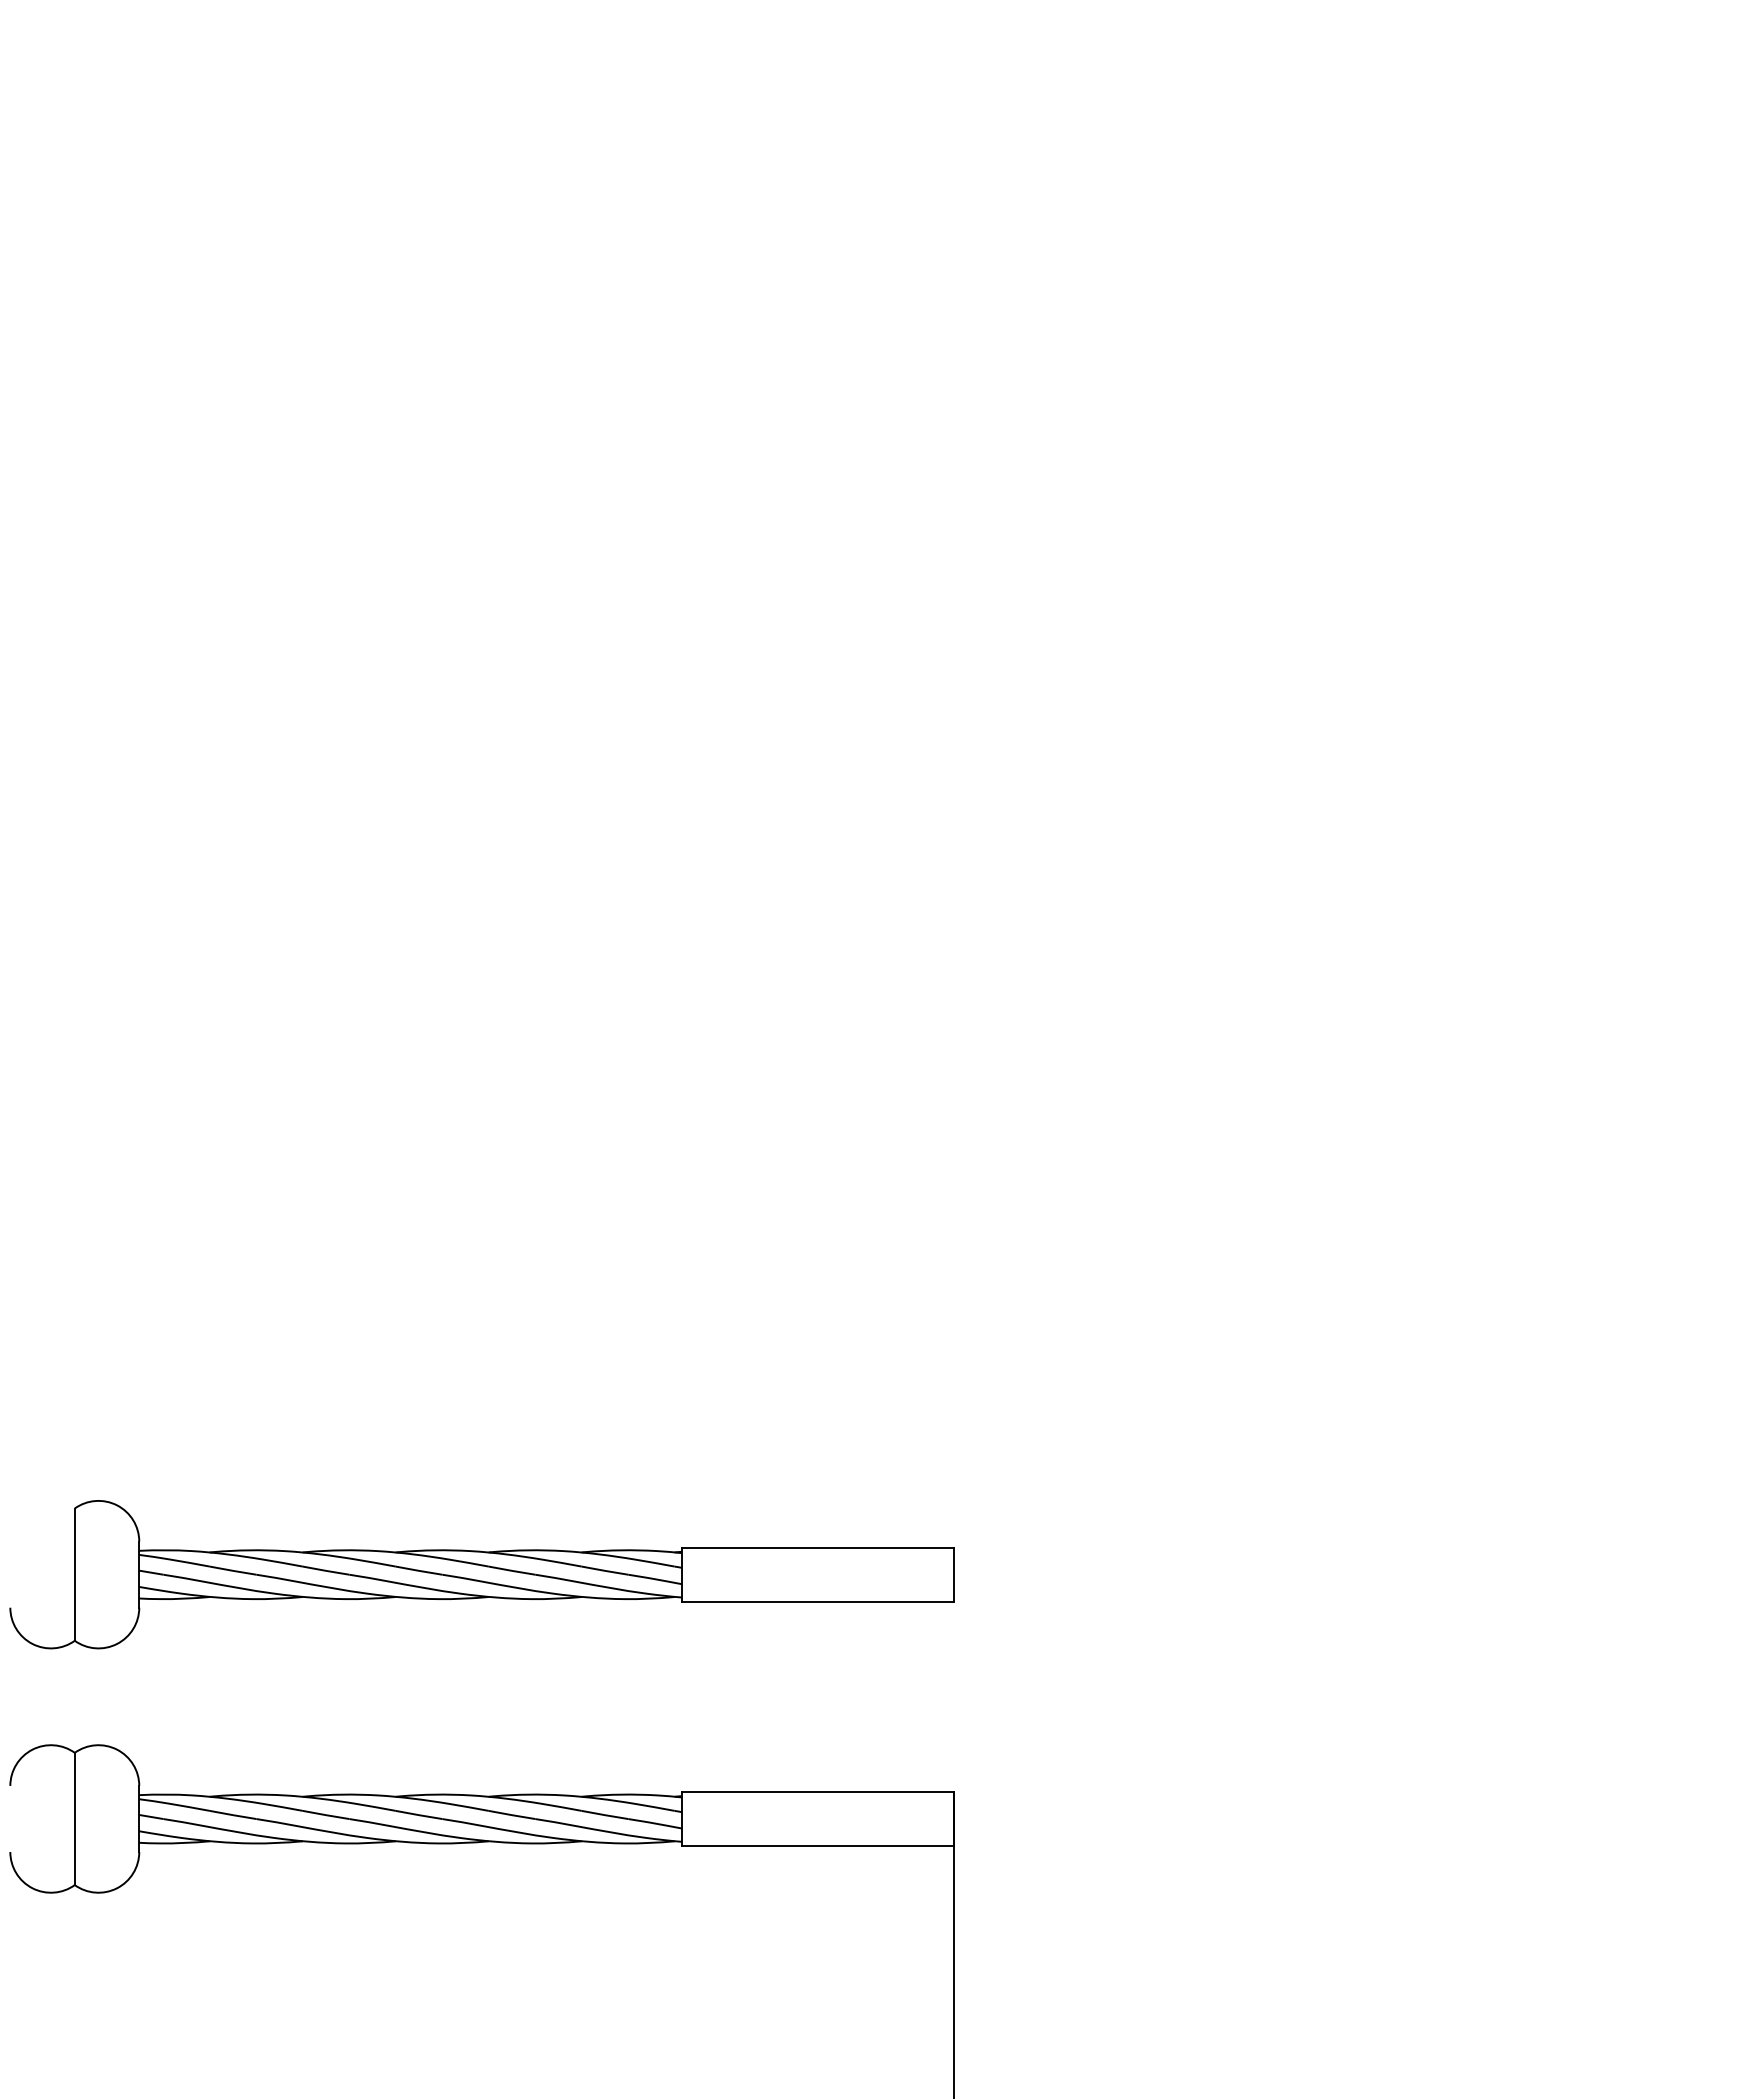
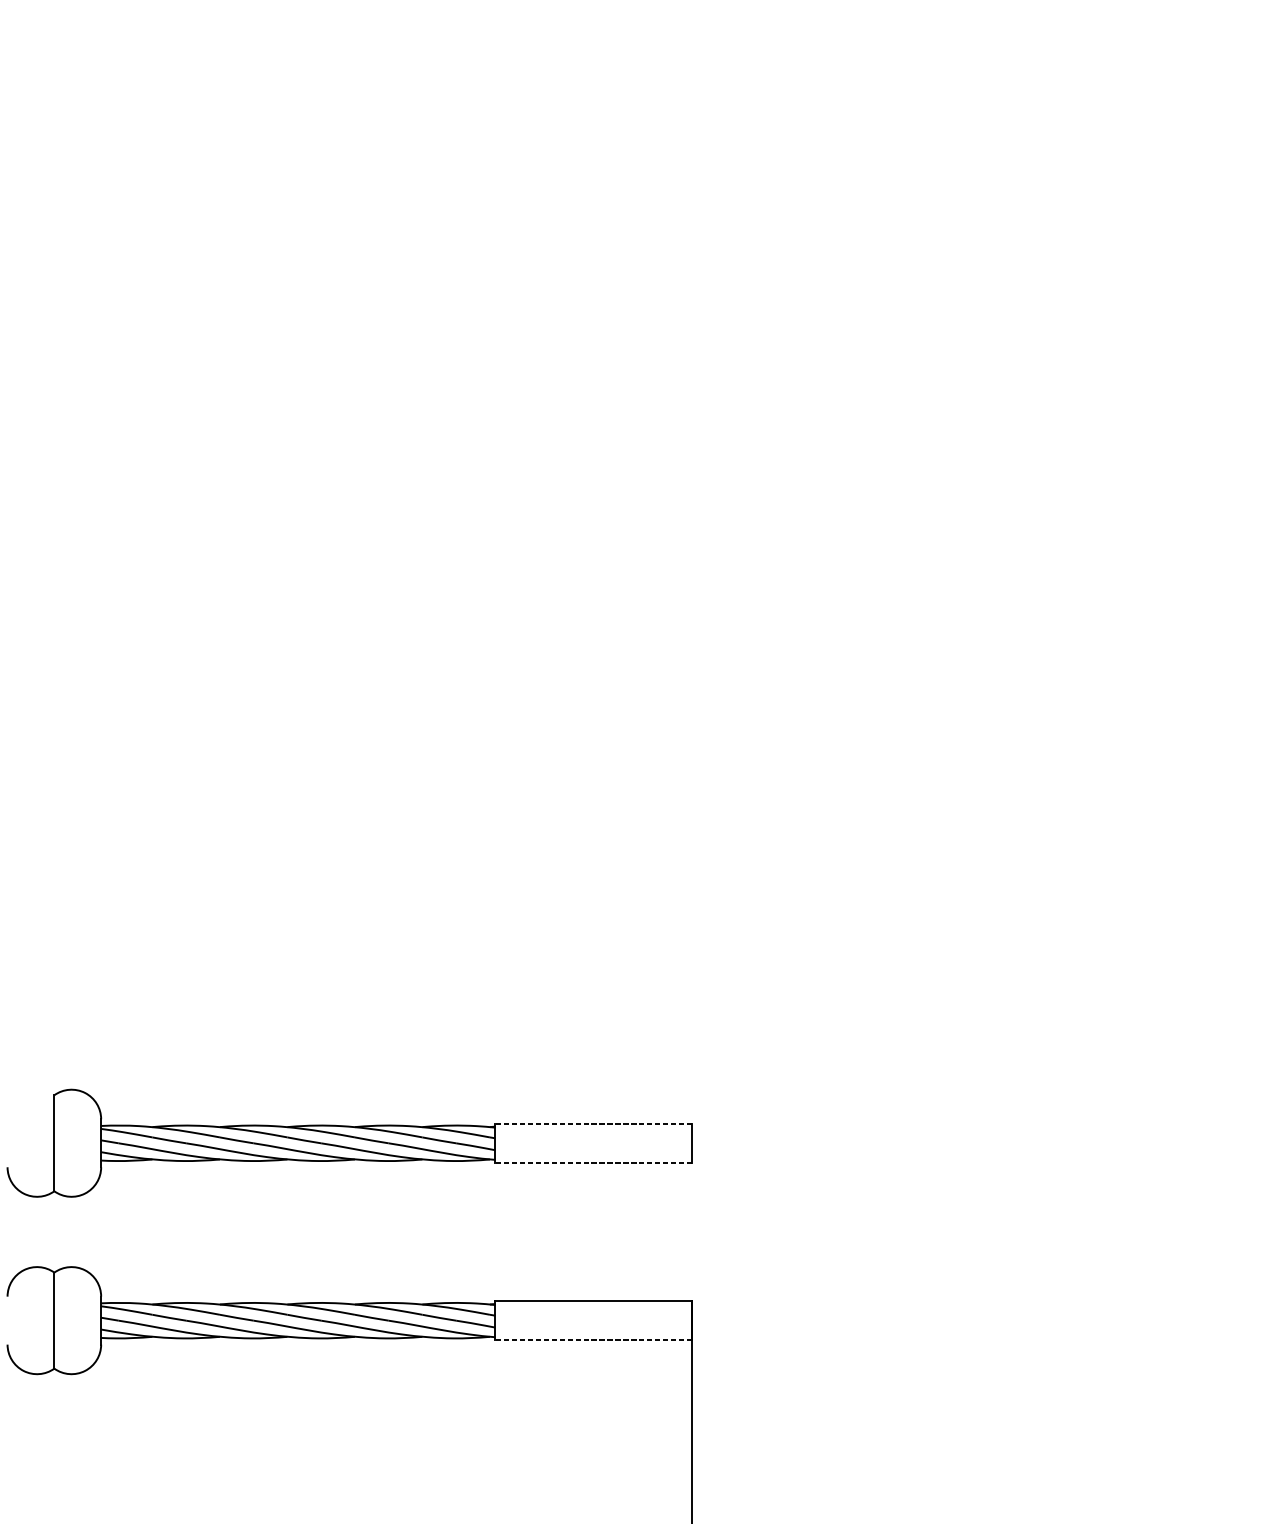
line: (817, 1547) -> (593, 1123), solid -> dashed
line: (817, 1601) -> (593, 1162), solid -> dashed
line: (817, 1846) -> (593, 1340), solid -> dashed

